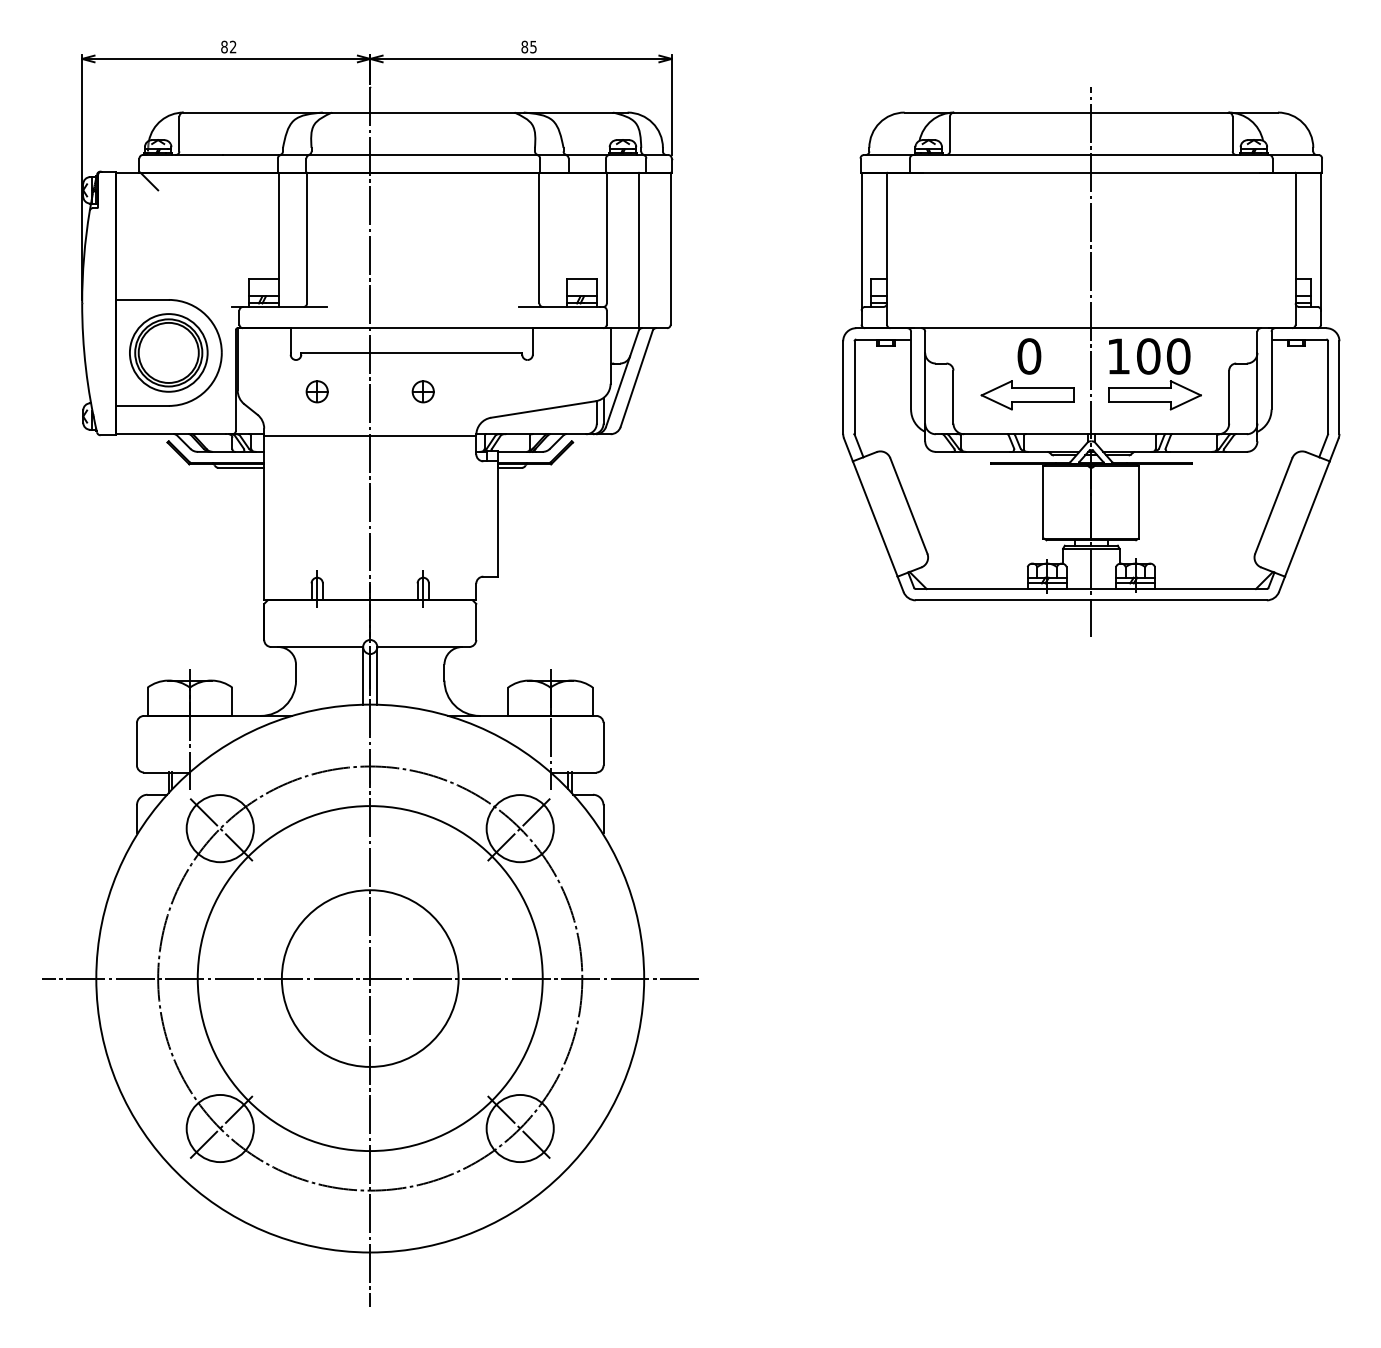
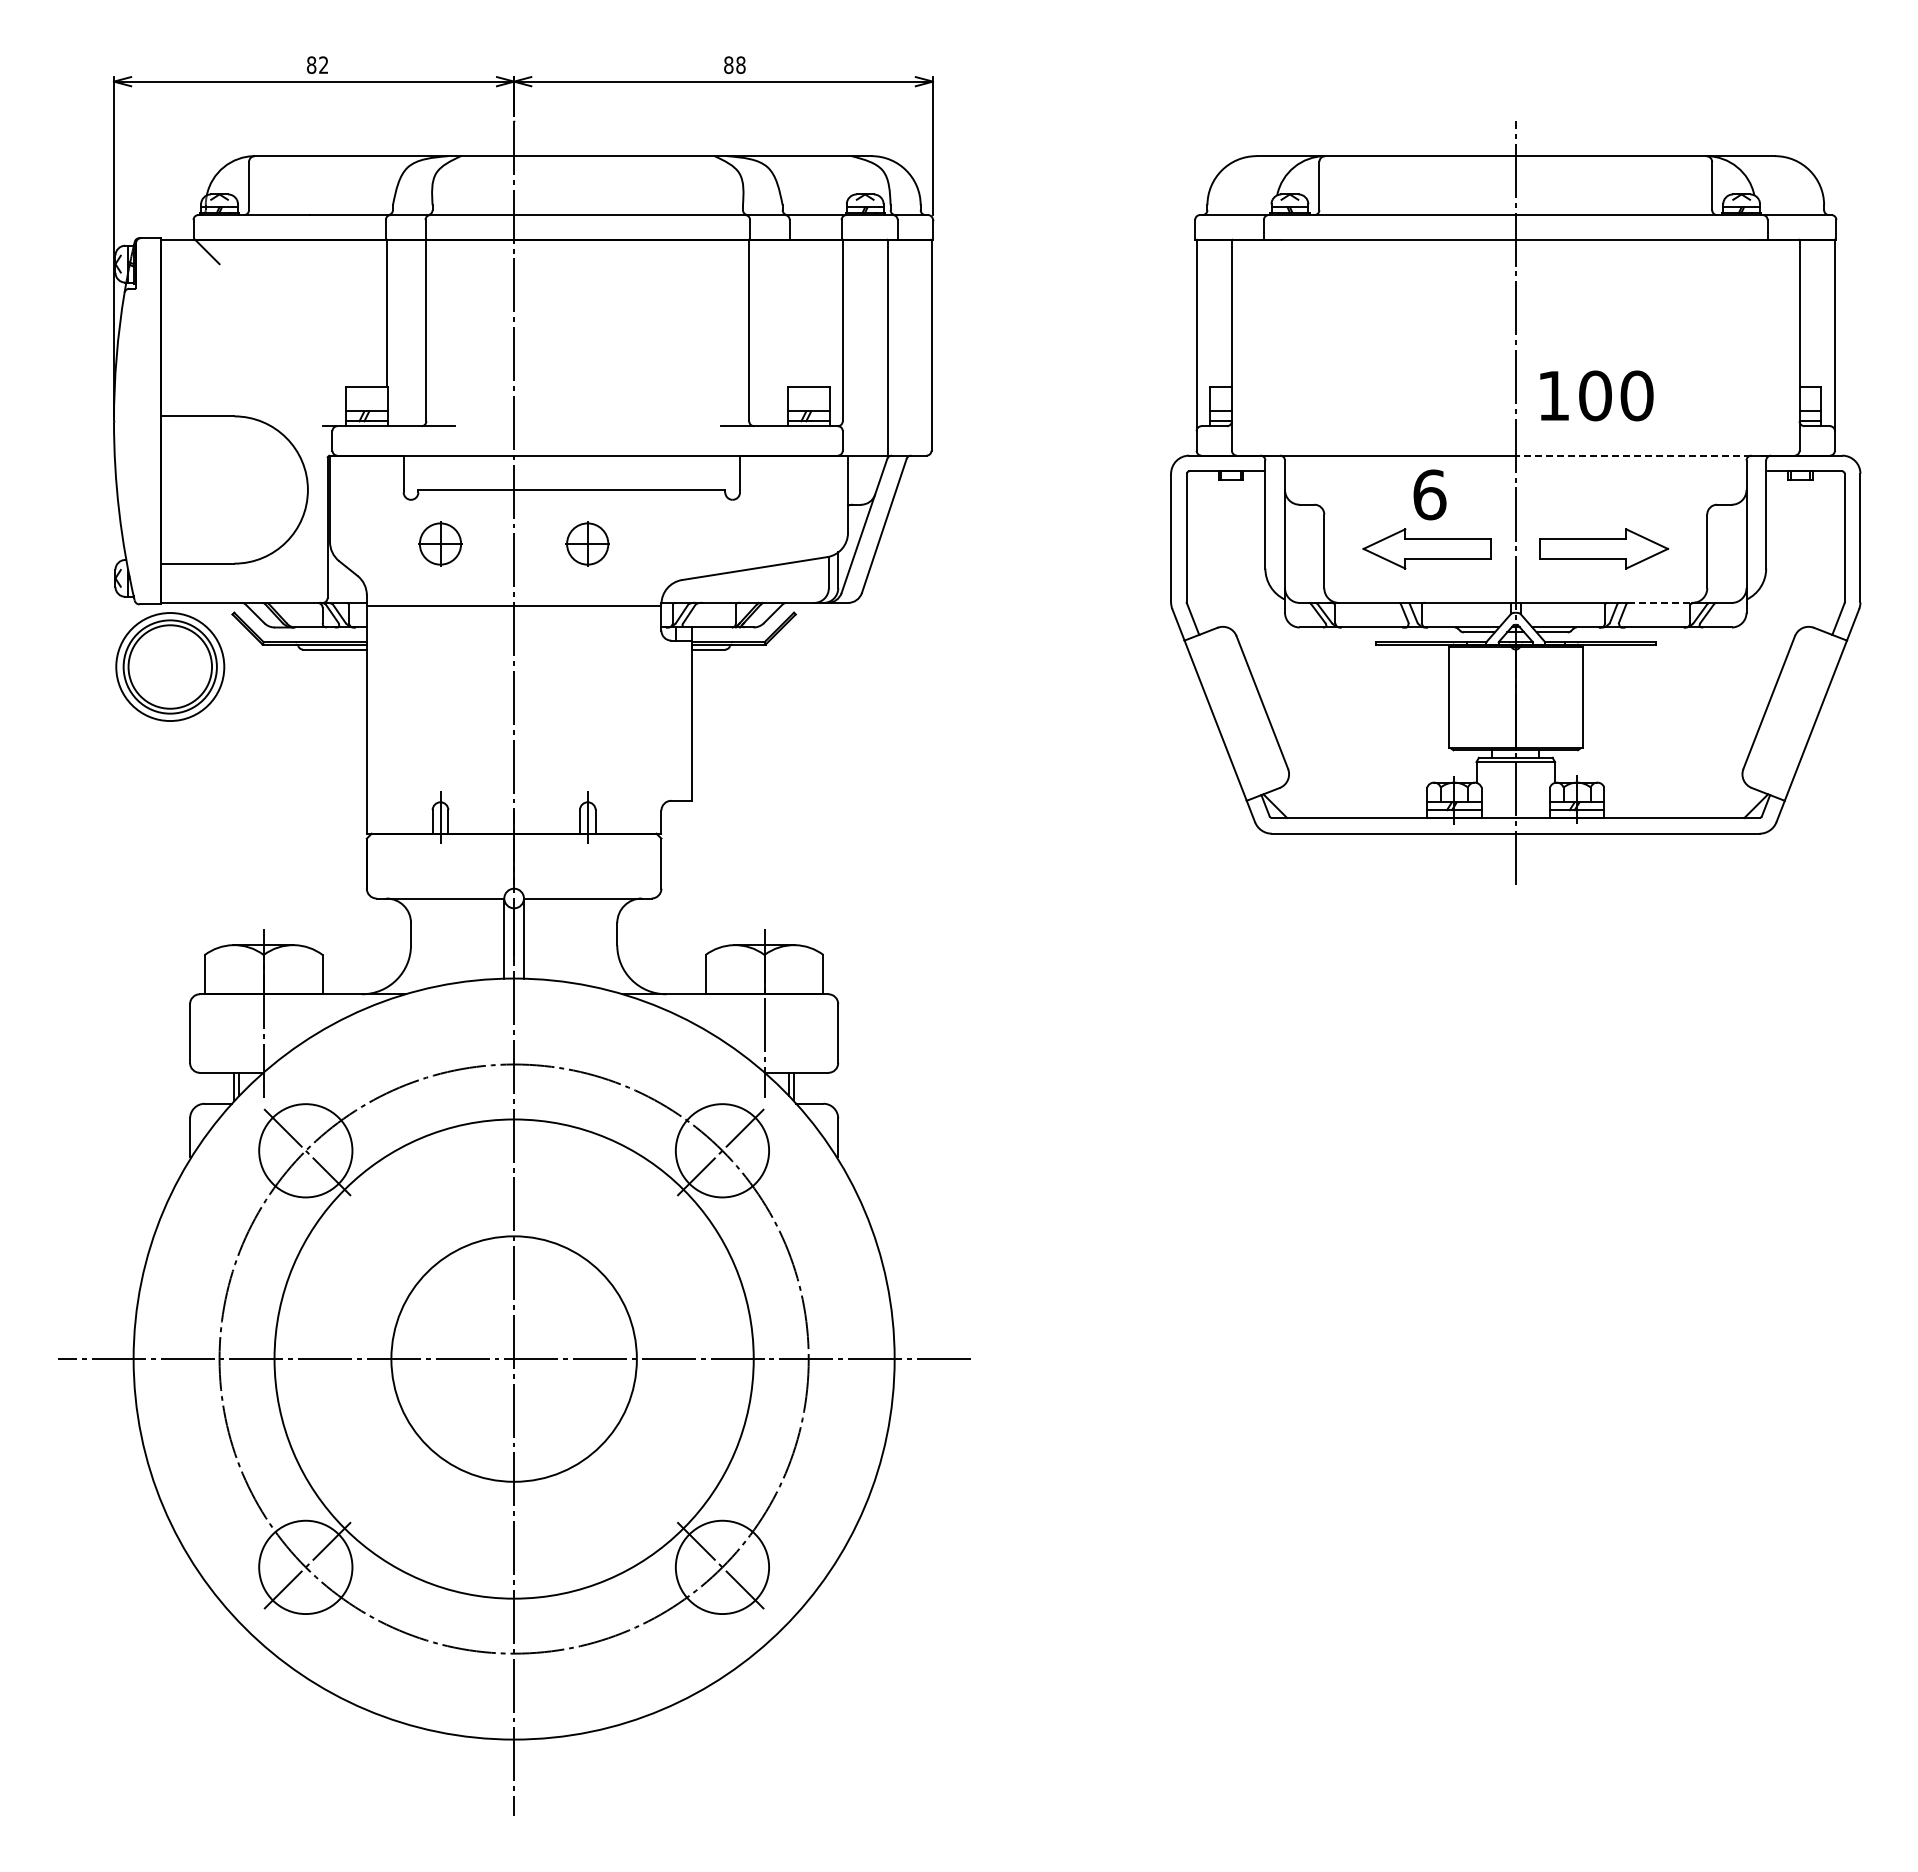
text: (533, 46) -> (740, 64), 85 -> 88
line: (1176, 328) -> (1633, 455), solid -> dashed
part: (168, 352) -> (170, 666), moved
text: (1029, 356) -> (1429, 494), 0 -> 6
text: (1149, 356) -> (1596, 395), moved
part: (317, 391) -> (440, 543), size x1.4
part: (423, 391) -> (587, 543), size x1.4
line: (1194, 433) -> (1659, 602), solid -> dashed

